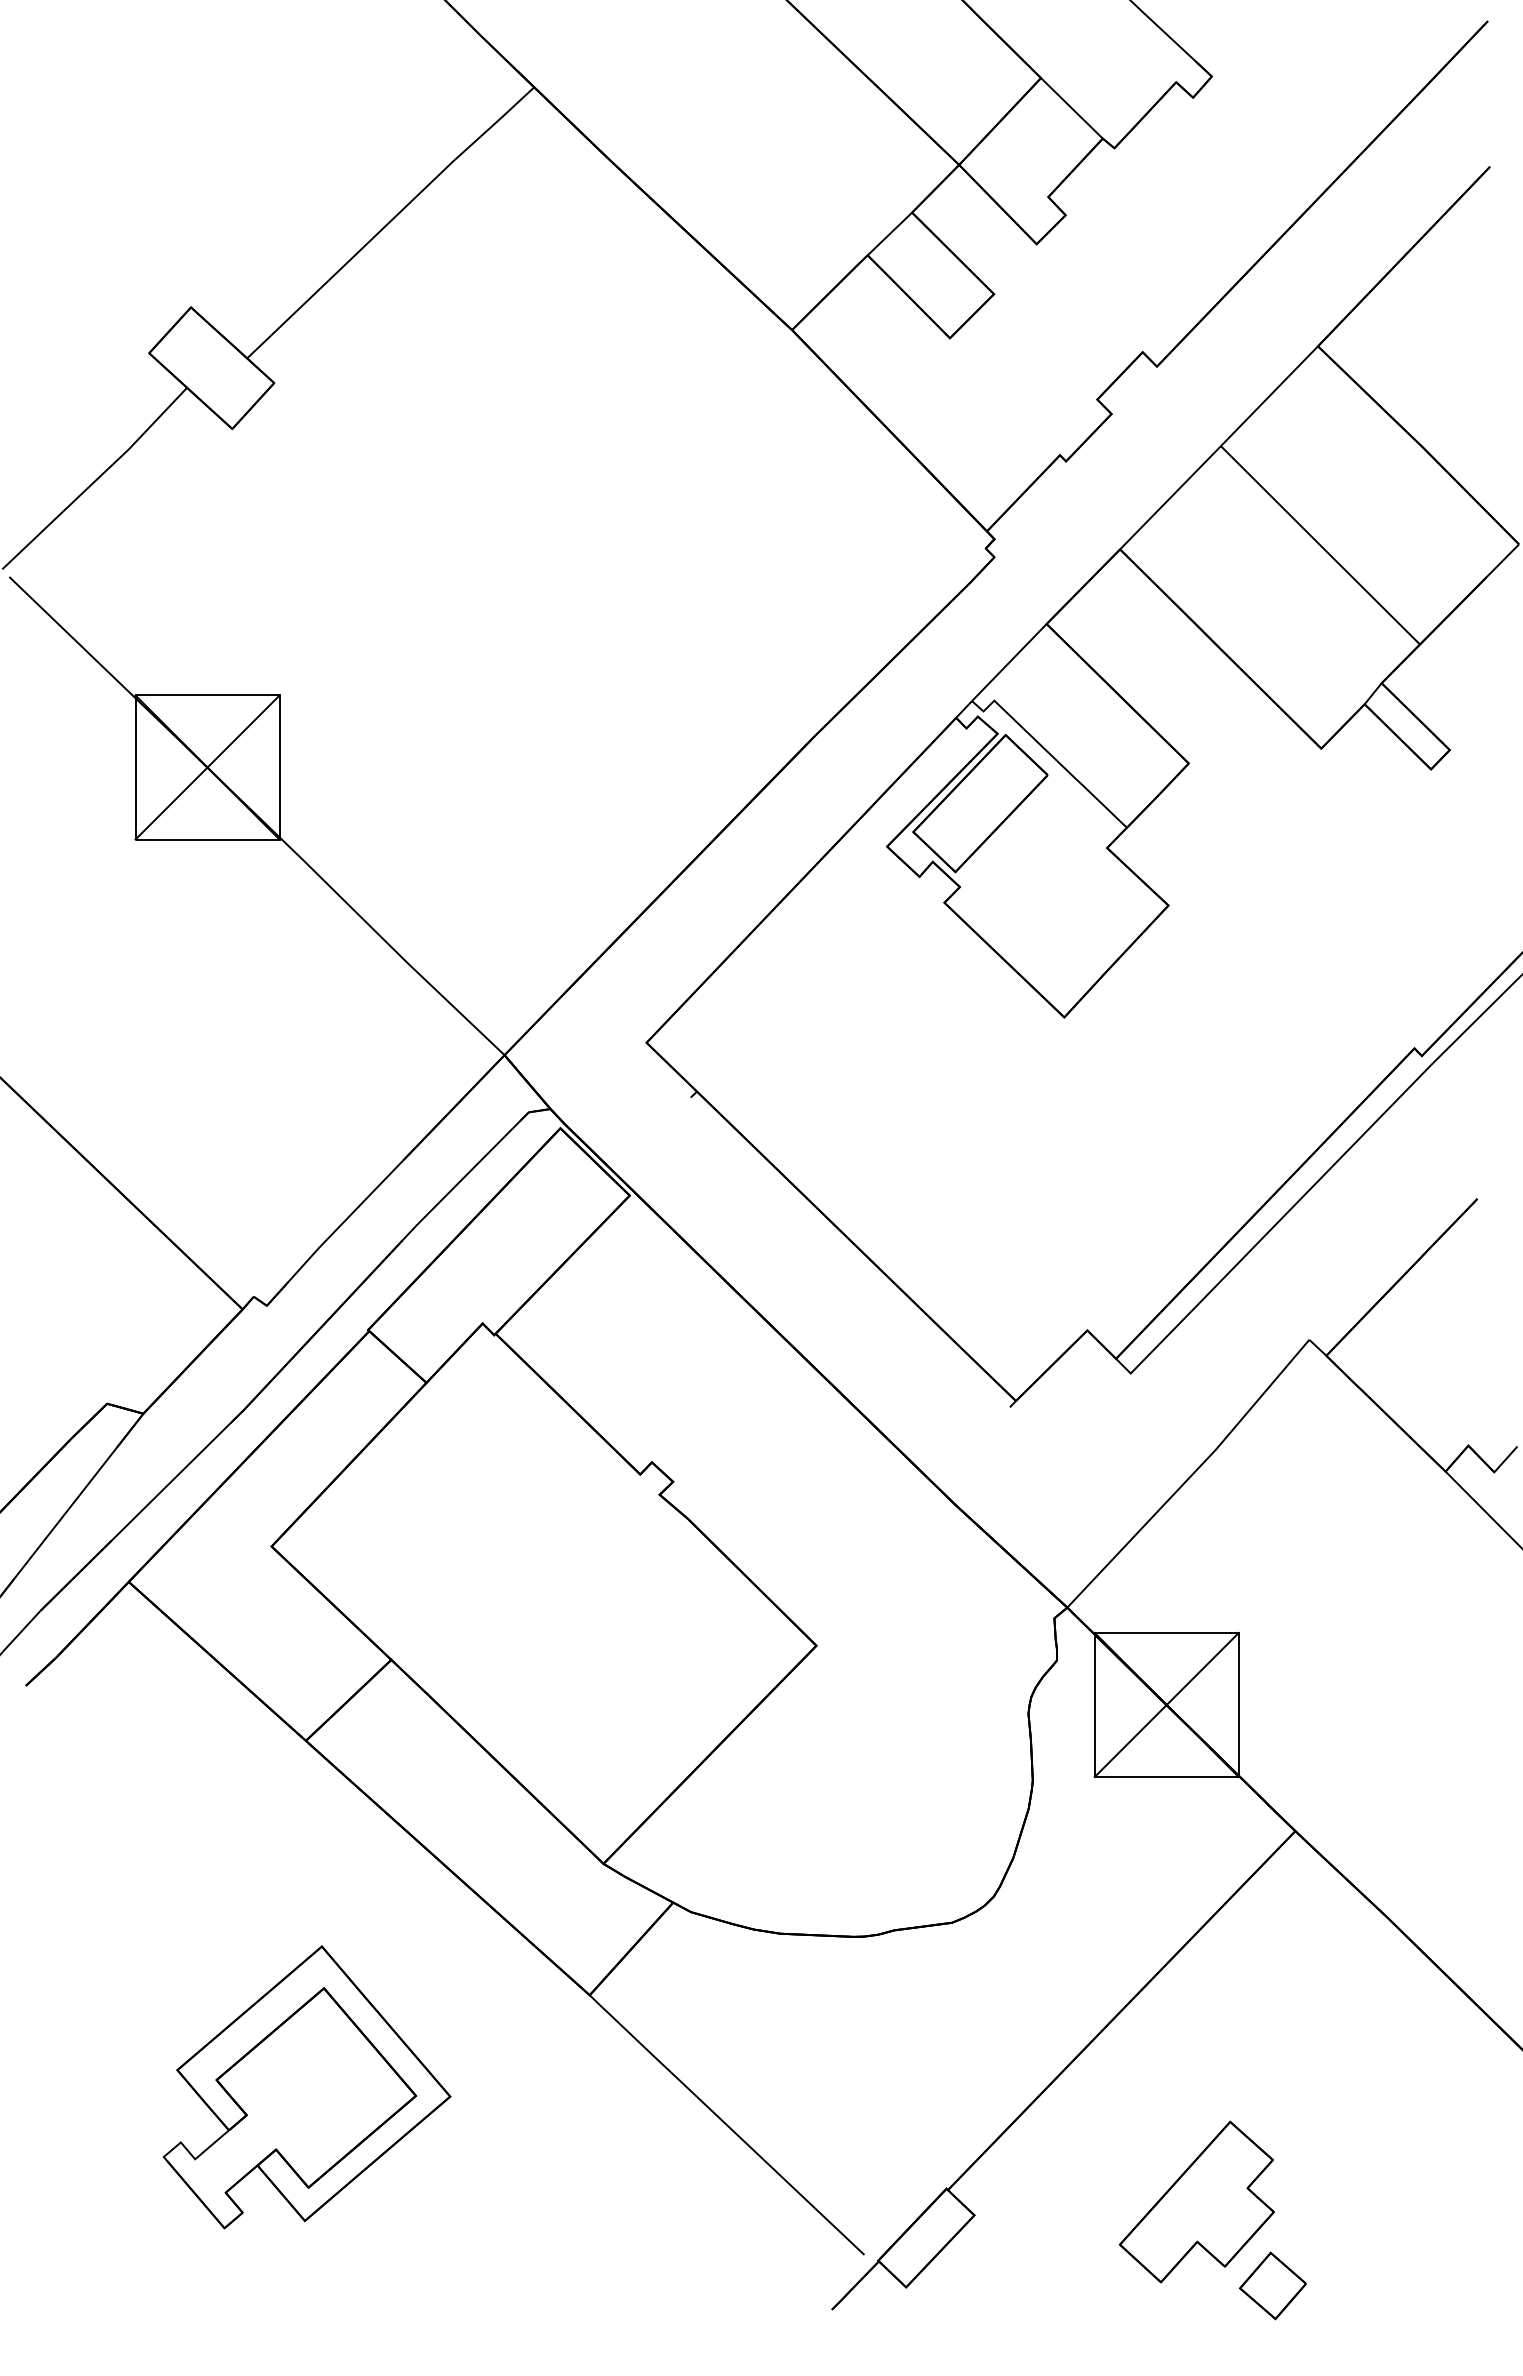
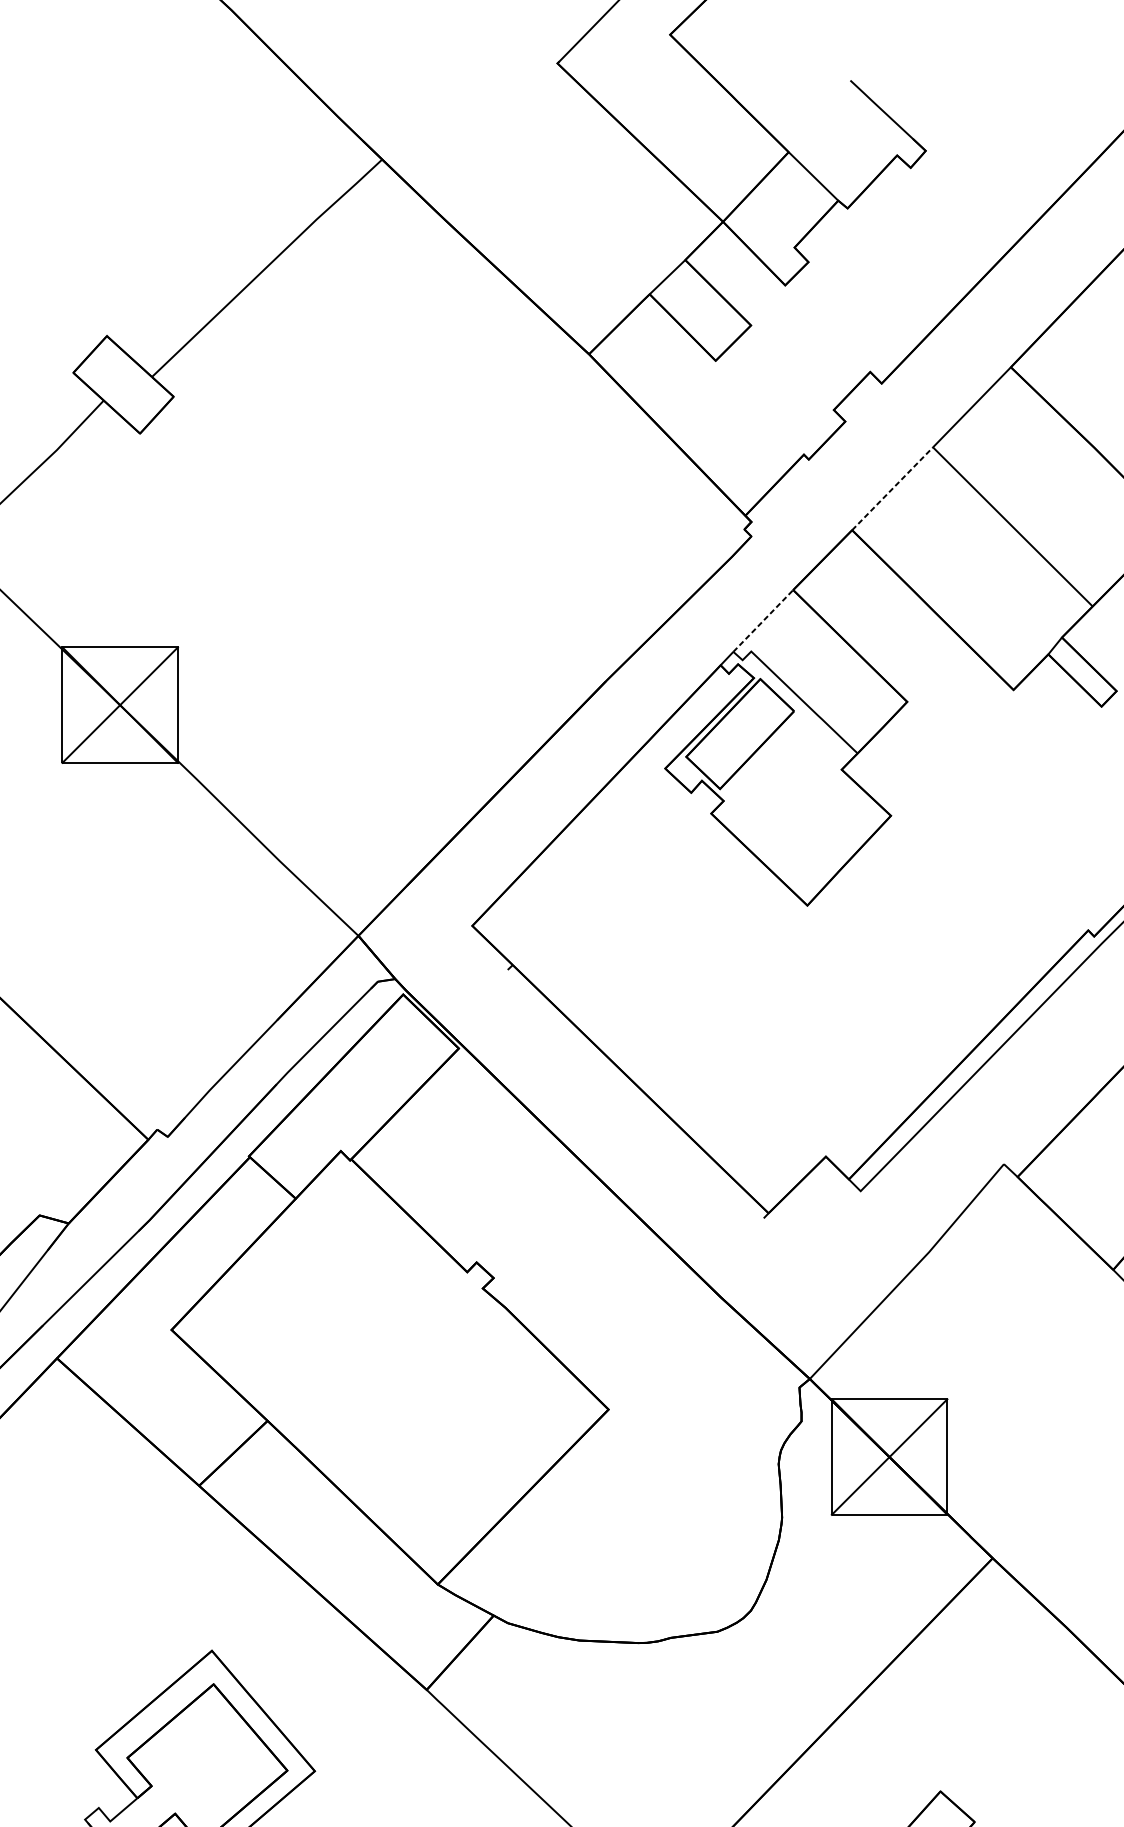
line: (1170, 497) -> (892, 488), solid -> dashed
line: (1009, 662) -> (763, 620), solid -> dashed

